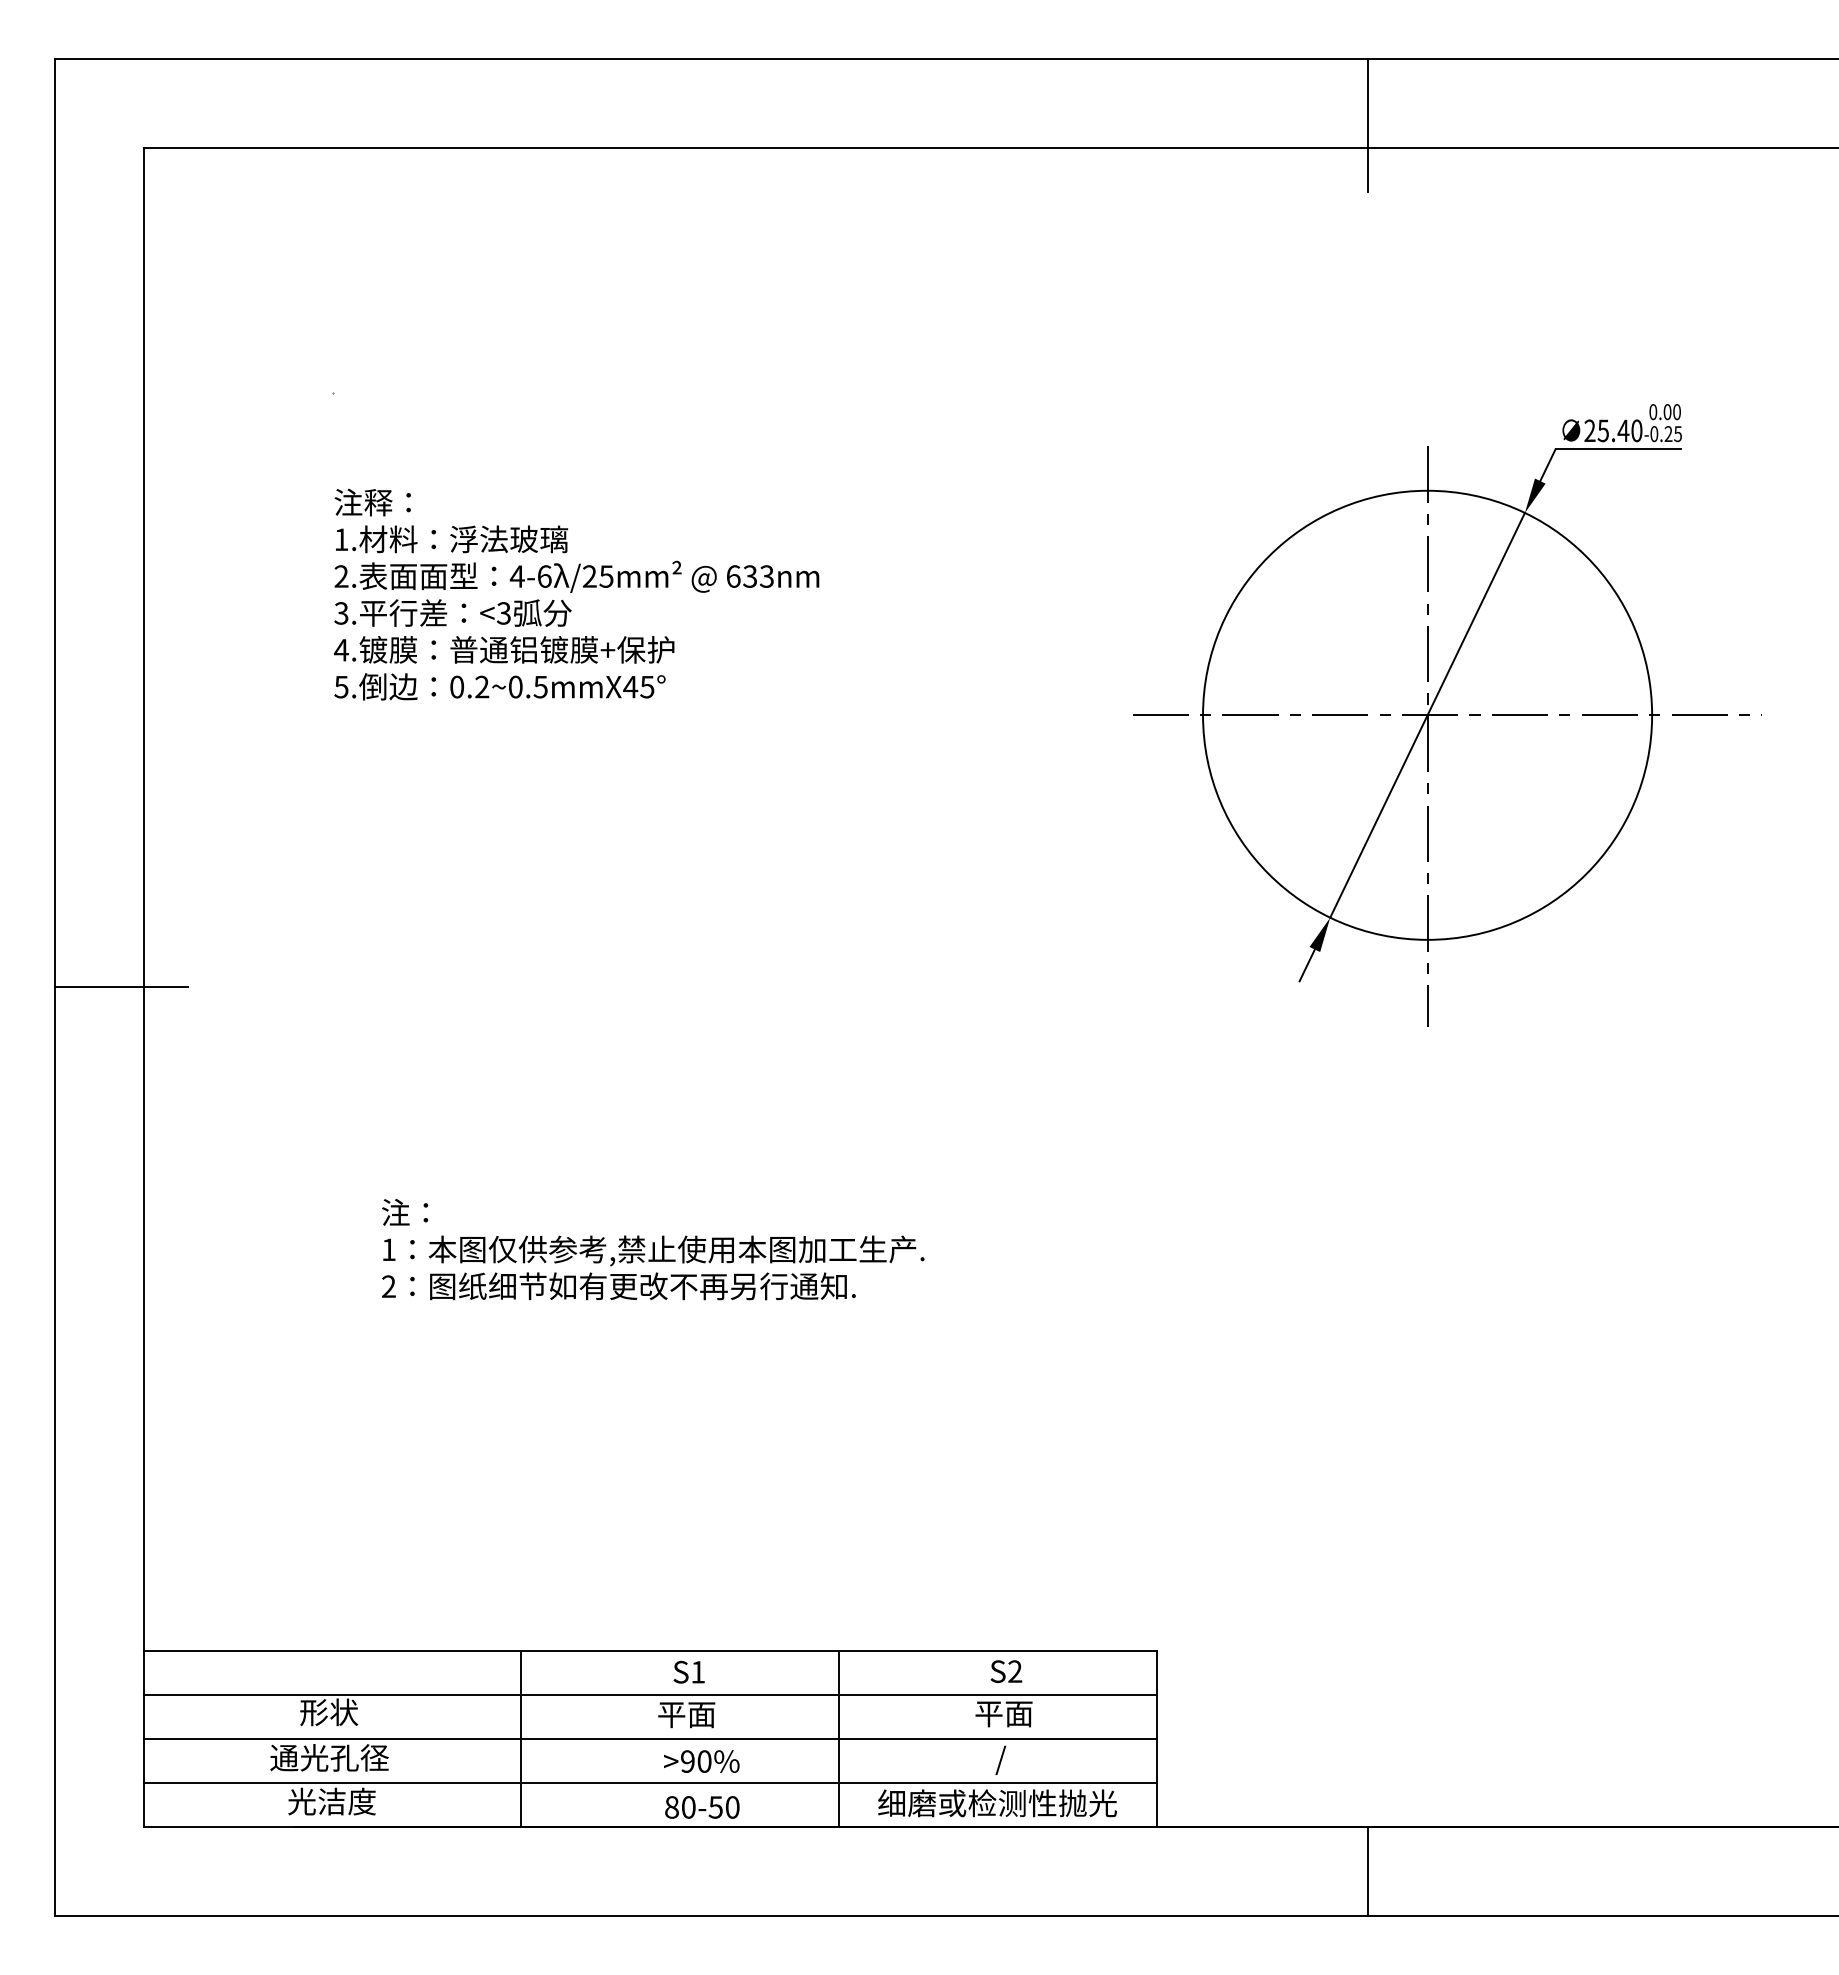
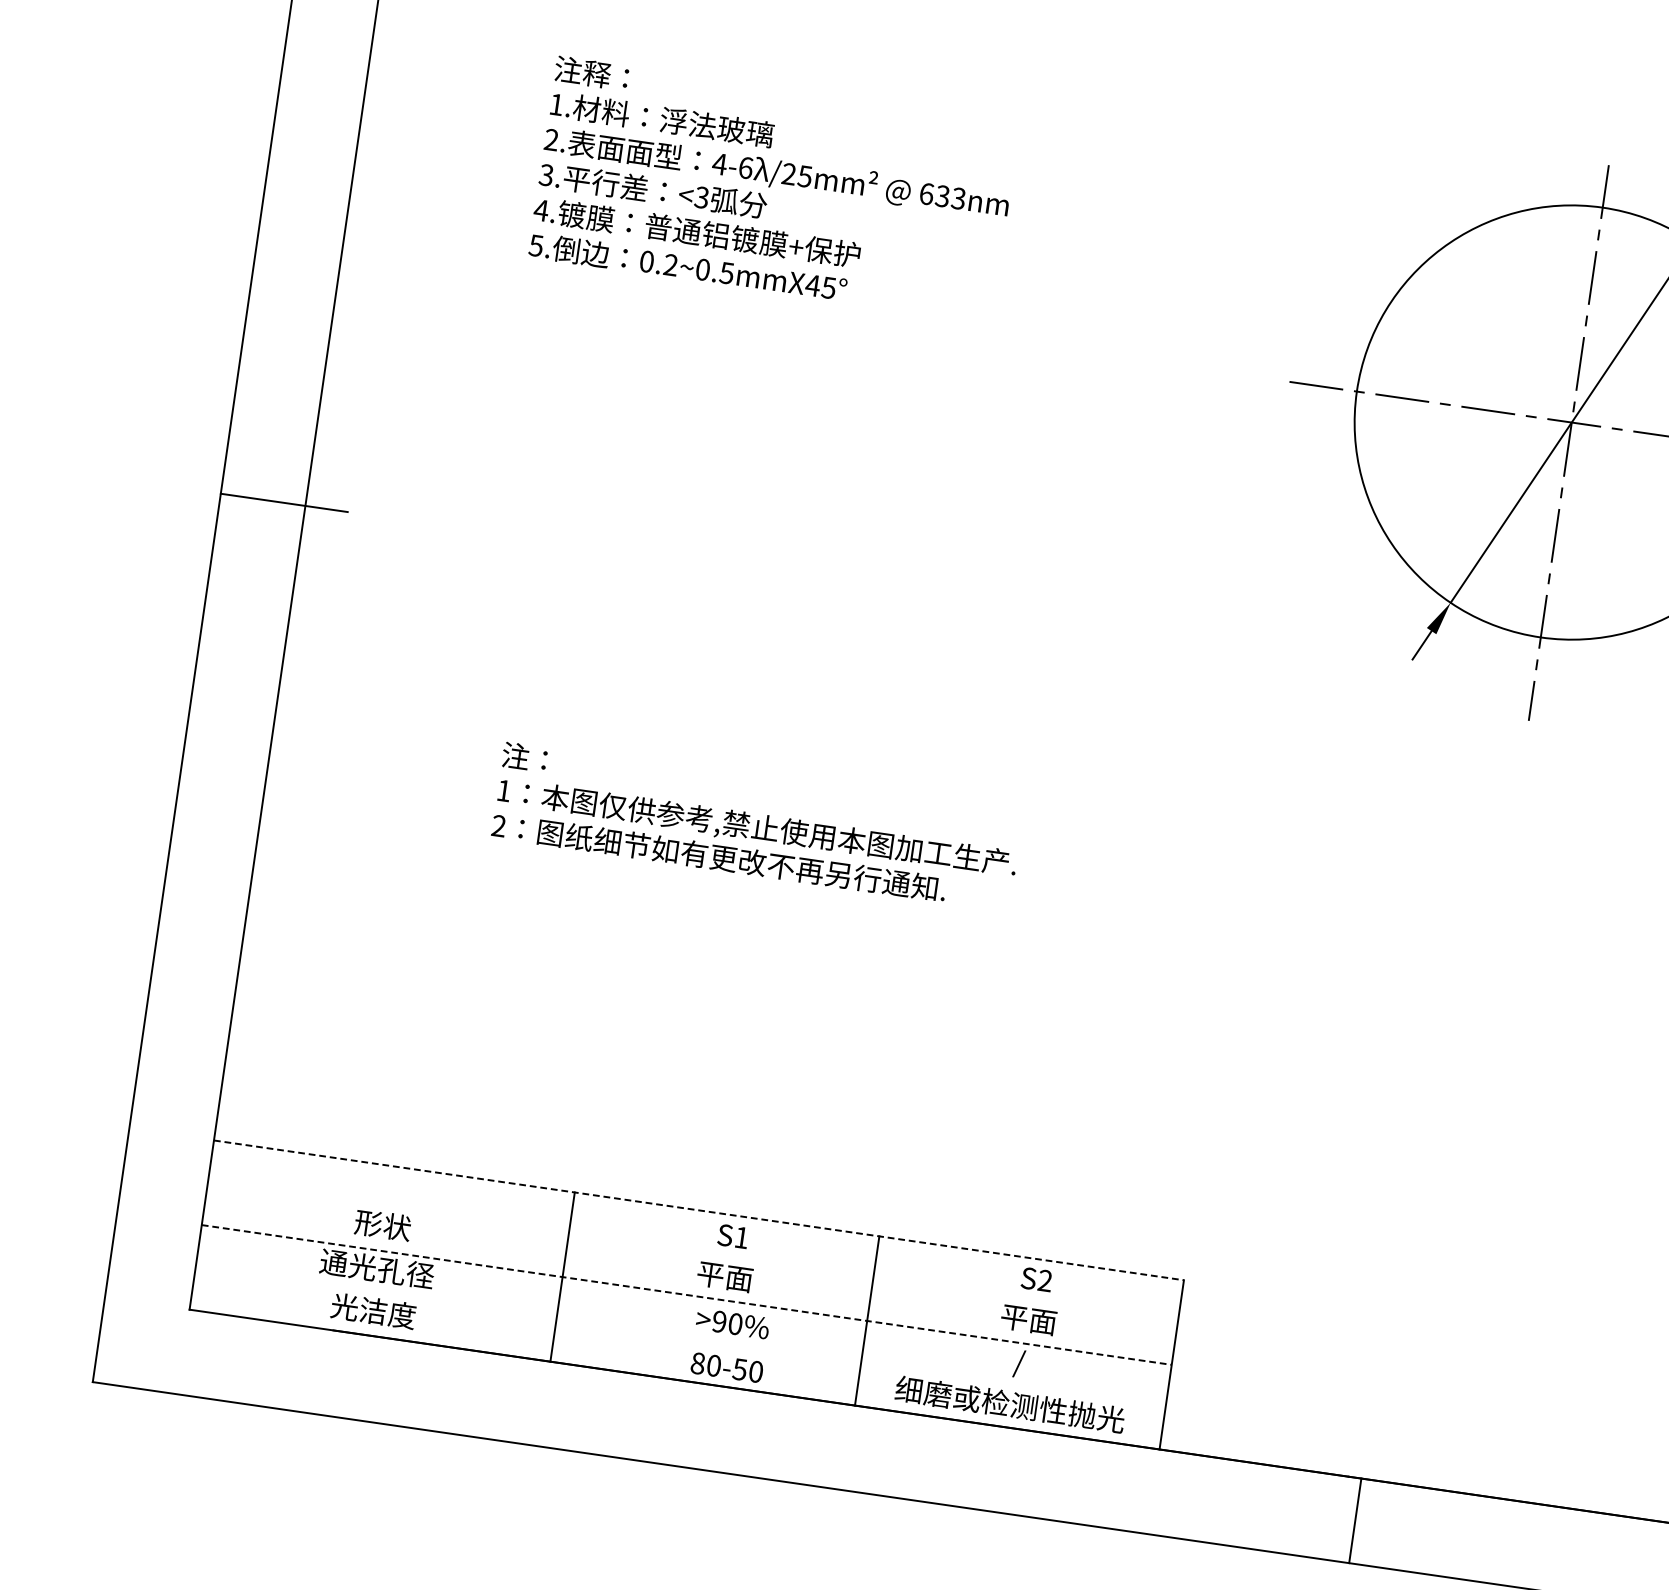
line: (650, 1650) -> (699, 1210), solid -> dashed
line: (650, 1694) -> (693, 1252), removed
line: (650, 1738) -> (686, 1294), solid -> dashed
line: (650, 1783) -> (680, 1337), removed

